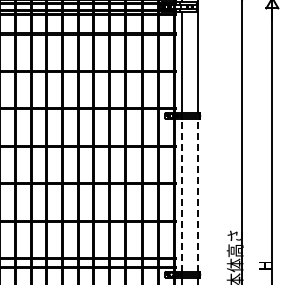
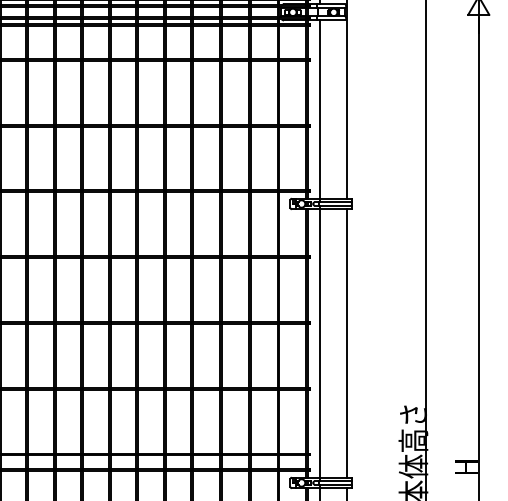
line: (182, 194) -> (320, 341), dashed -> solid
line: (197, 194) -> (347, 341), dashed -> solid

